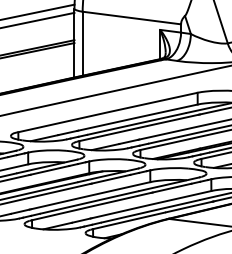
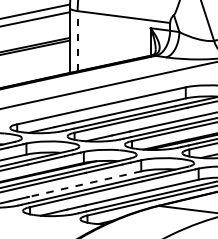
line: (82, 43) -> (77, 40), solid -> dashed
arc: (90, 195) -> (85, 183), solid -> dashed

